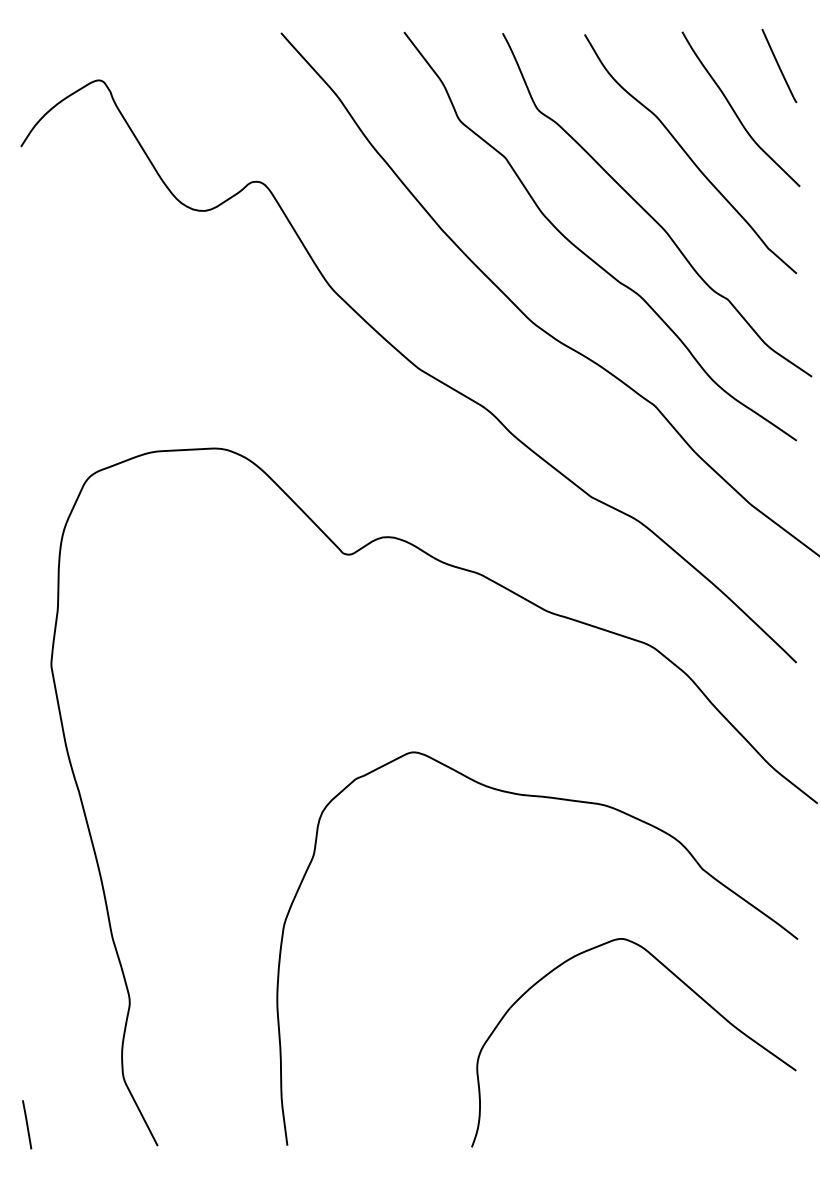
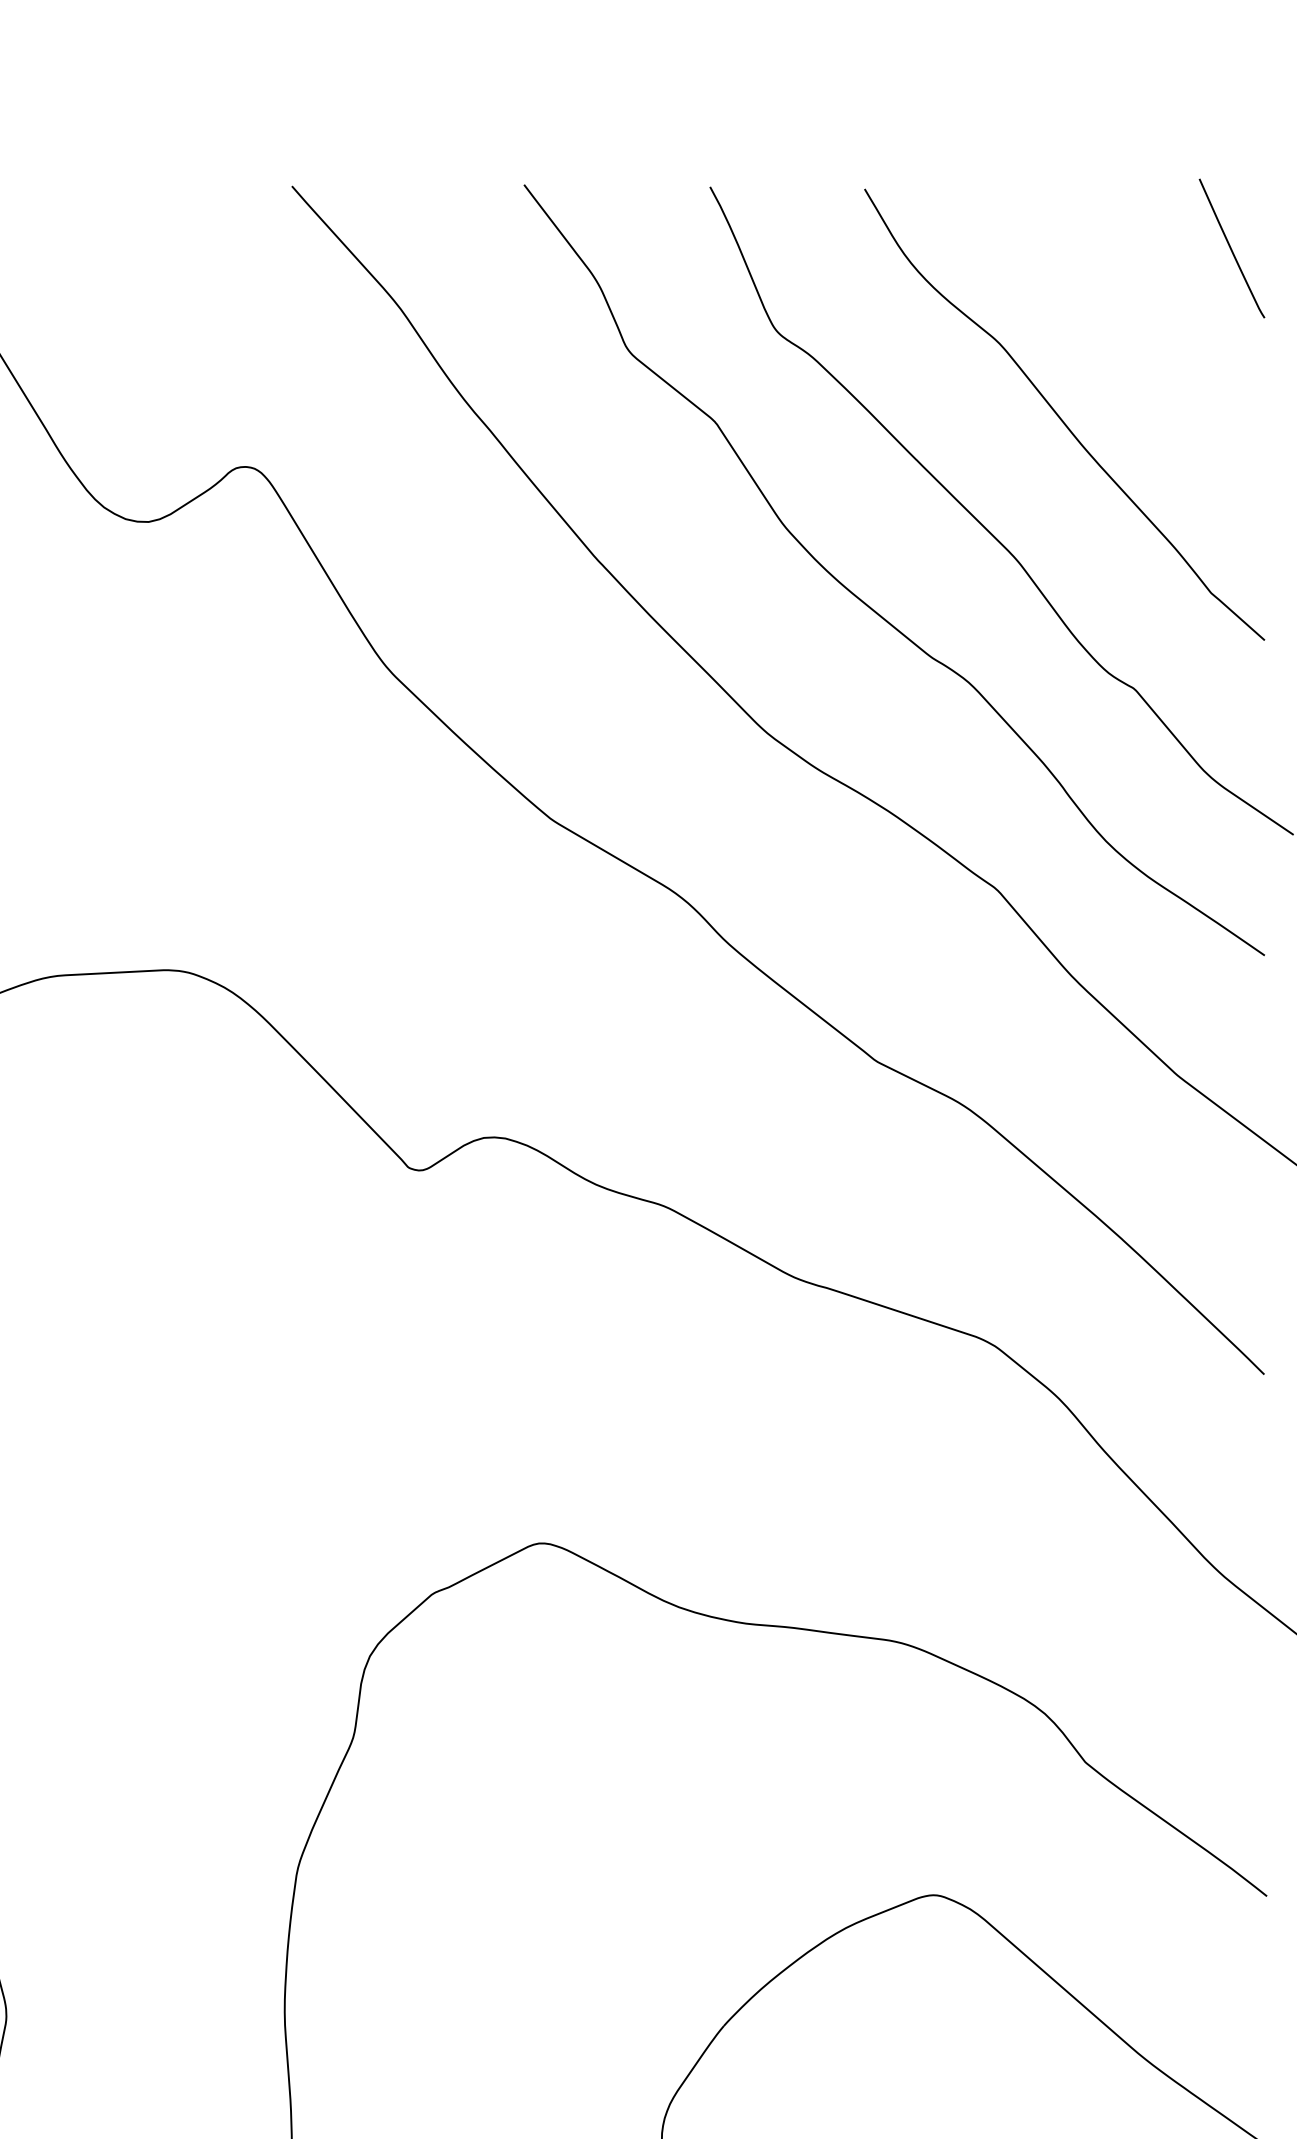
curve: (735, 111) -> (1149, 334), removed

